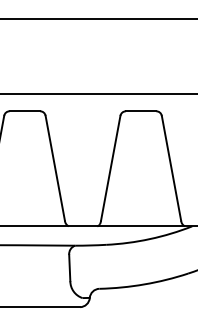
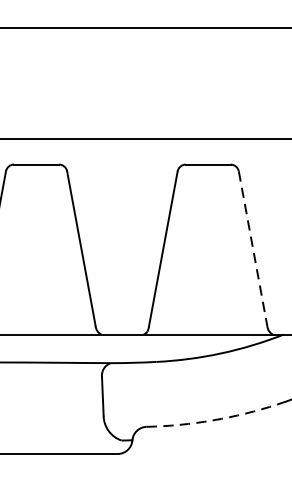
line: (171, 168) -> (253, 249), solid -> dashed
arc: (144, 284) -> (213, 420), solid -> dashed

